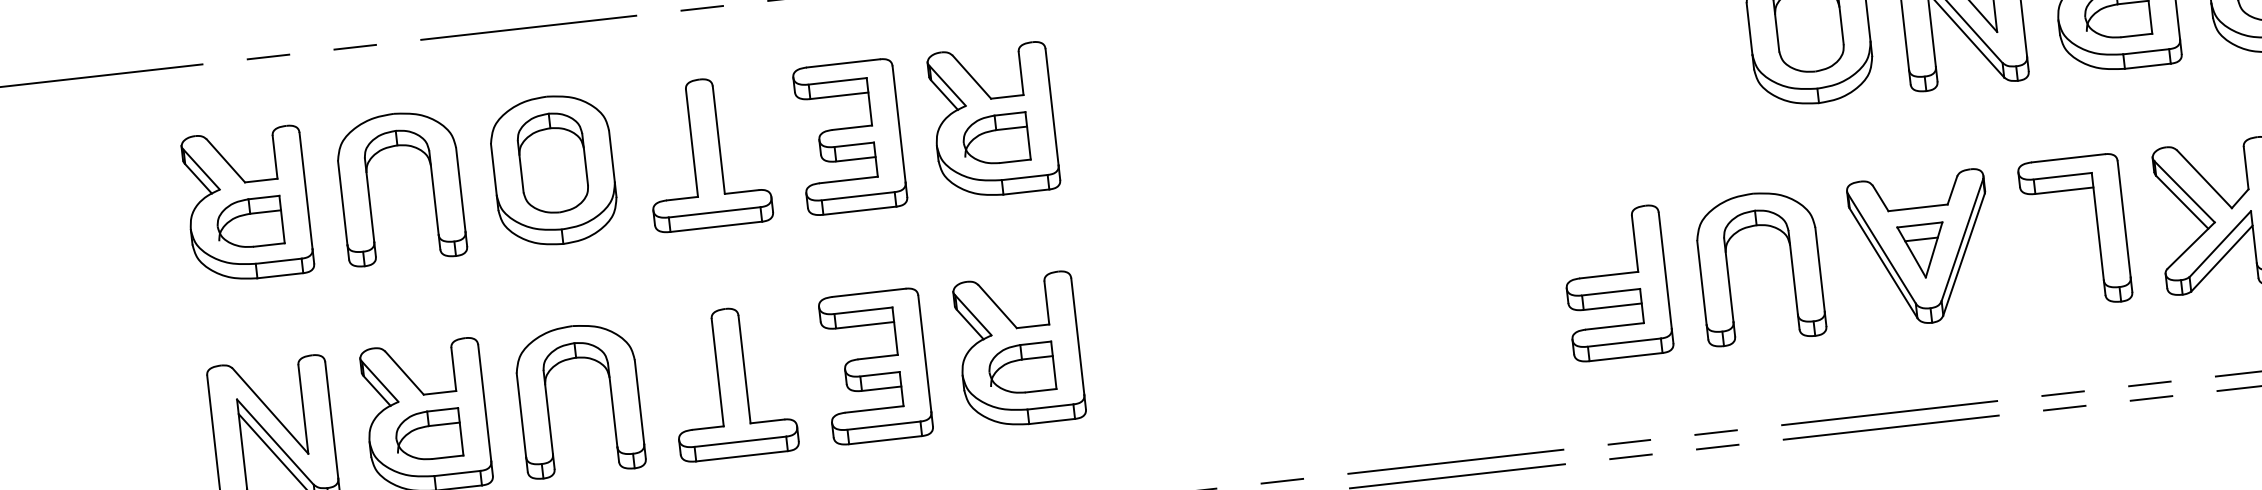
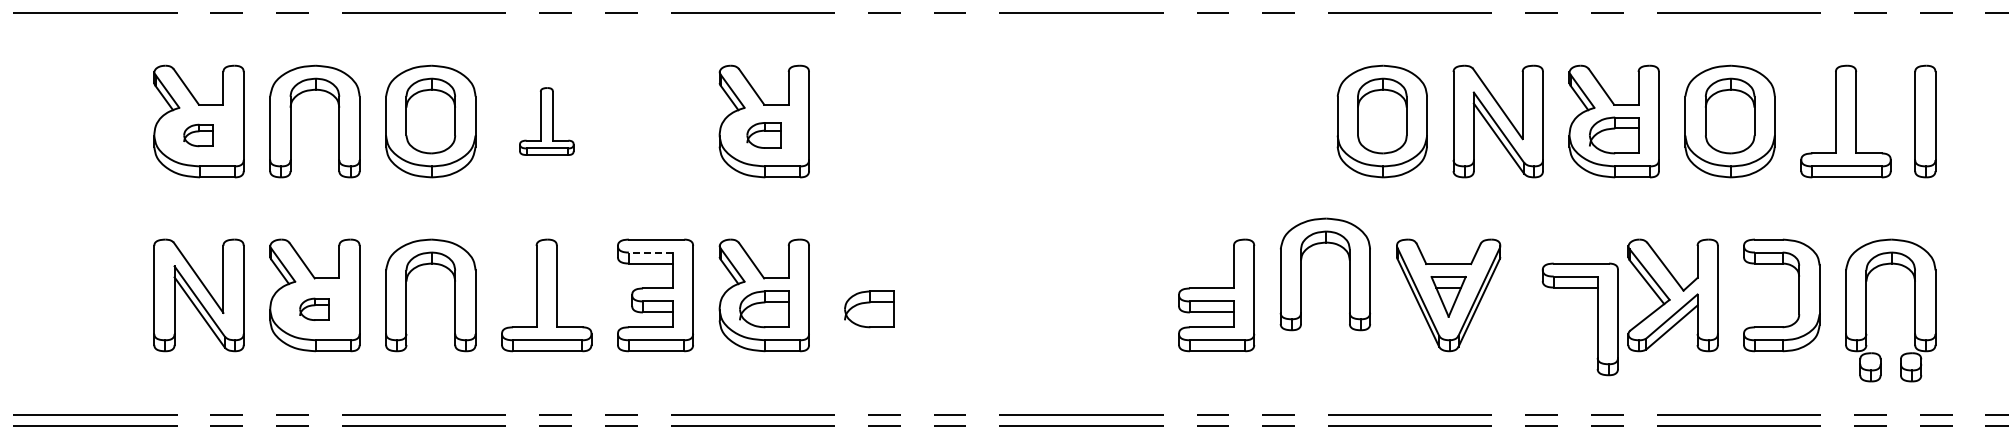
part: (850, 137) -> (655, 121), removed
part: (996, 139) -> (764, 135), size x0.7
part: (706, 153) -> (546, 121), size x0.6
part: (249, 223) -> (198, 135), size x0.6
part: (2097, 229) -> (1597, 319), moved
part: (1728, 271) -> (1301, 274), moved
line: (863, 310) -> (650, 252), solid -> dashed
part: (1160, 353) -> (869, 309), added
part: (428, 435) -> (314, 309), size x0.6

